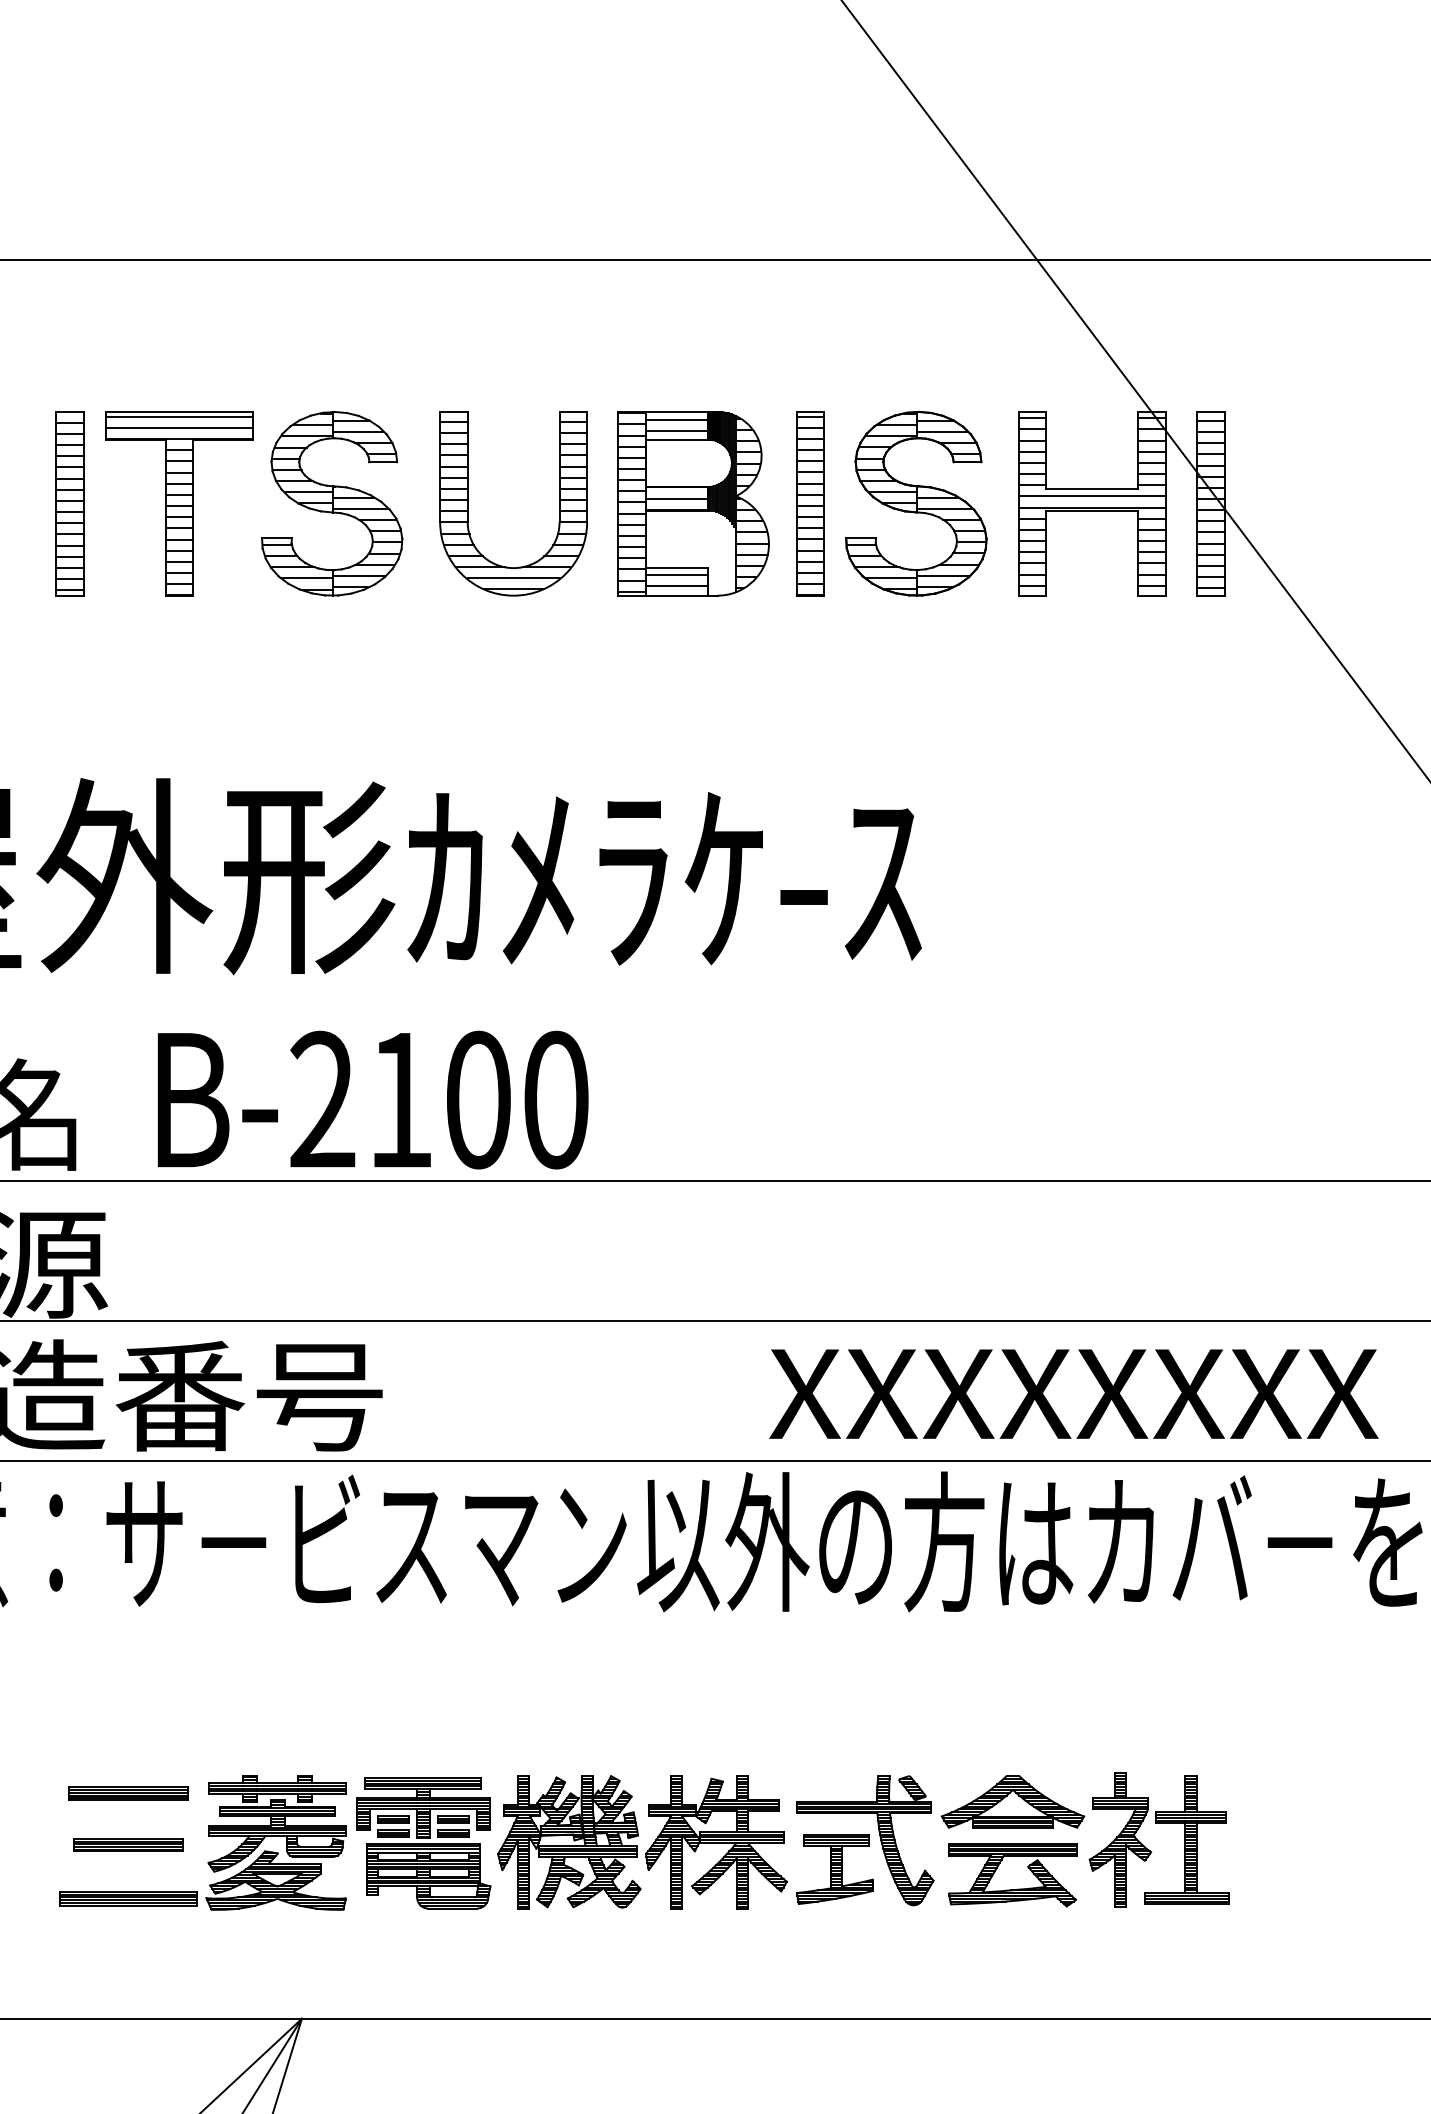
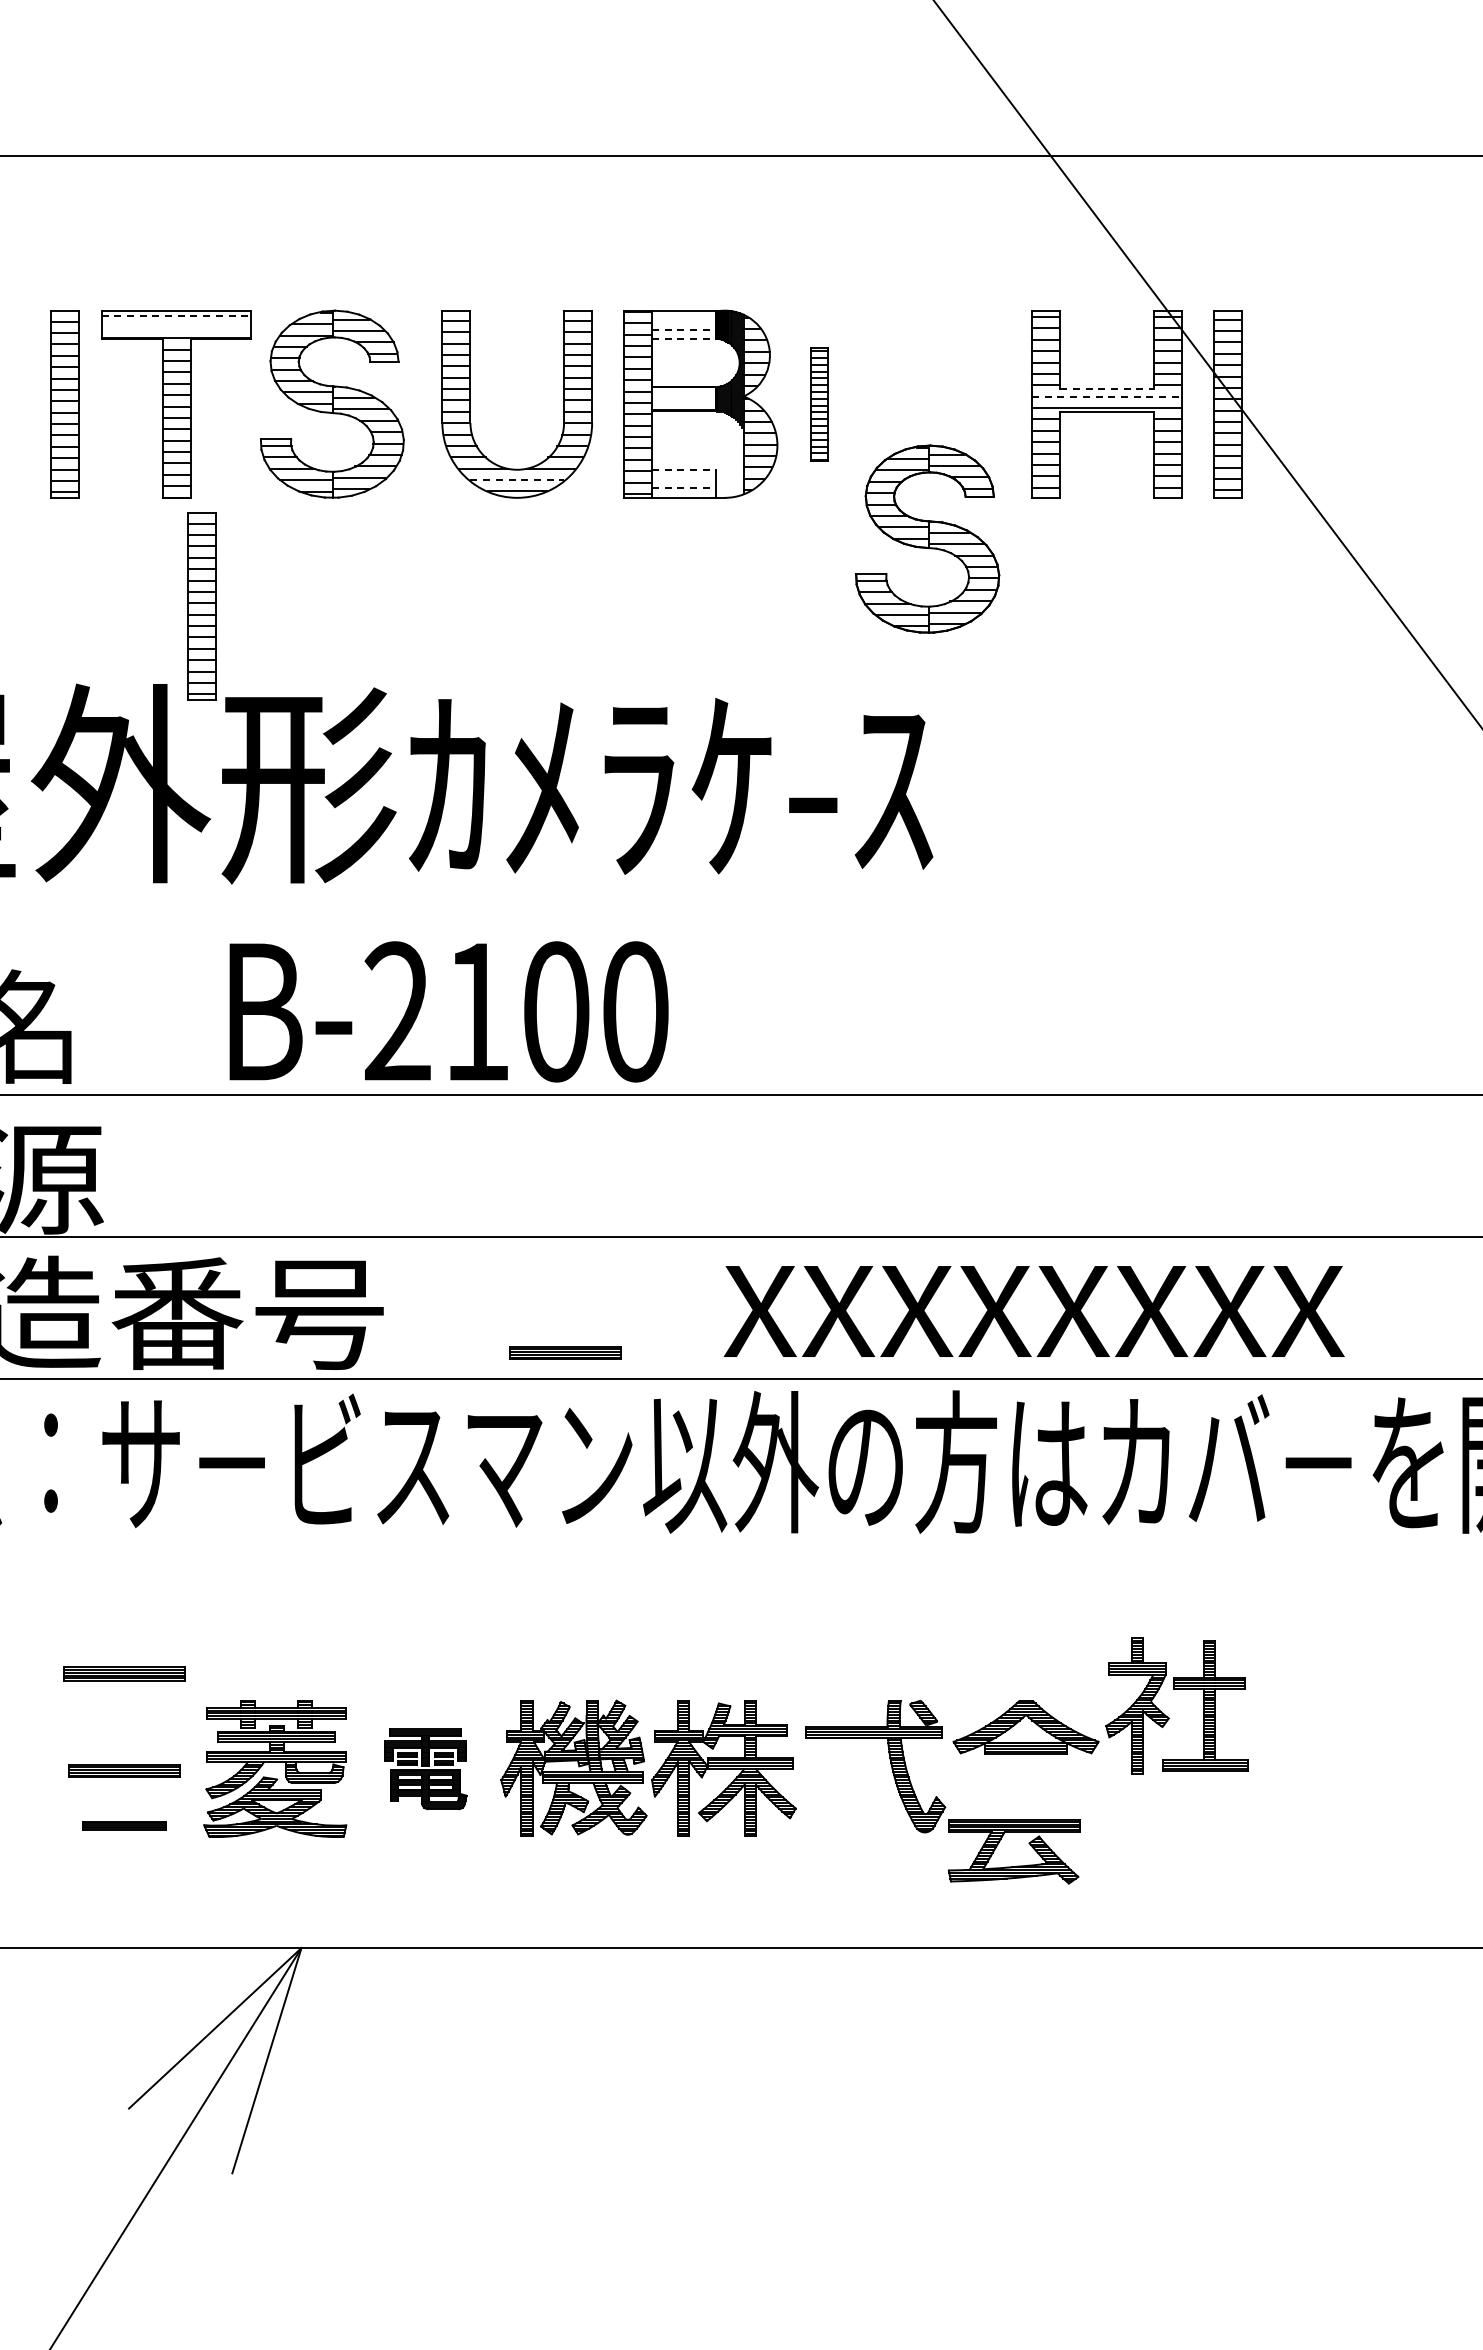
line: (179, 416) -> (176, 315), solid -> dashed
line: (676, 419) -> (683, 318), removed
line: (179, 427) -> (176, 326), removed
line: (676, 431) -> (683, 330), solid -> dashed
line: (676, 439) -> (683, 338), solid -> dashed
line: (1091, 489) -> (1106, 389), solid -> dashed
line: (1091, 496) -> (1106, 396), solid -> dashed
line: (676, 498) -> (683, 398), removed
part: (916, 503) -> (927, 538), moved
part: (810, 504) -> (819, 404), size x0.6
line: (676, 567) -> (683, 469), solid -> dashed
line: (676, 574) -> (683, 476), removed
line: (513, 578) -> (517, 480), solid -> dashed
line: (676, 586) -> (683, 488), solid -> dashed
part: (203, 702) -> (201, 606), added
text: (372, 1099) -> (448, 1011), moved
text: (1073, 1394) -> (1033, 1311), moved
part: (560, 1434) -> (565, 1352), added
part: (128, 1793) -> (124, 1673), moved
part: (423, 1843) -> (425, 1769), size x0.6
part: (1151, 1851) -> (1169, 1717), moved
part: (834, 1869) -> (844, 1795), removed
part: (1015, 1888) -> (1016, 1865), moved
part: (128, 1898) -> (124, 1825), size x0.6

